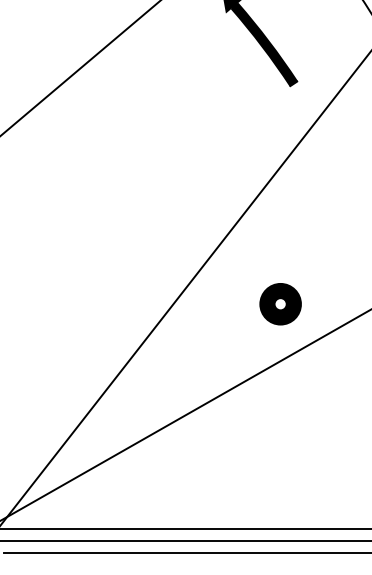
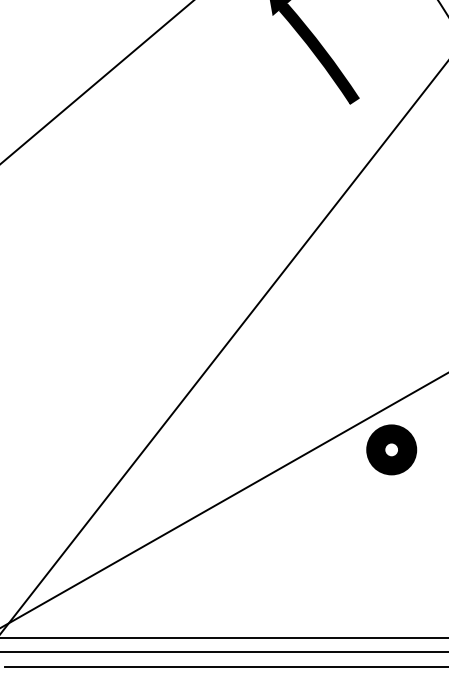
part: (280, 304) -> (391, 450), moved

